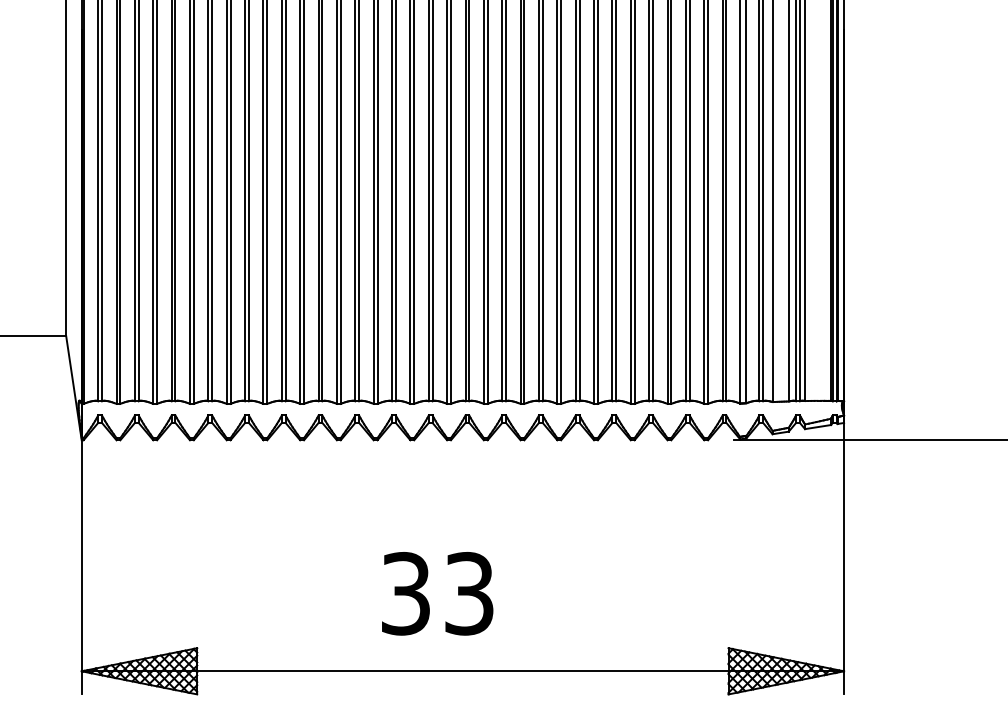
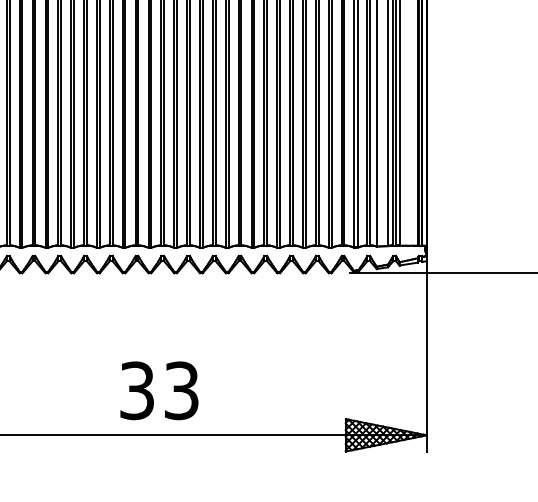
text: (437, 593) -> (159, 390), moved

